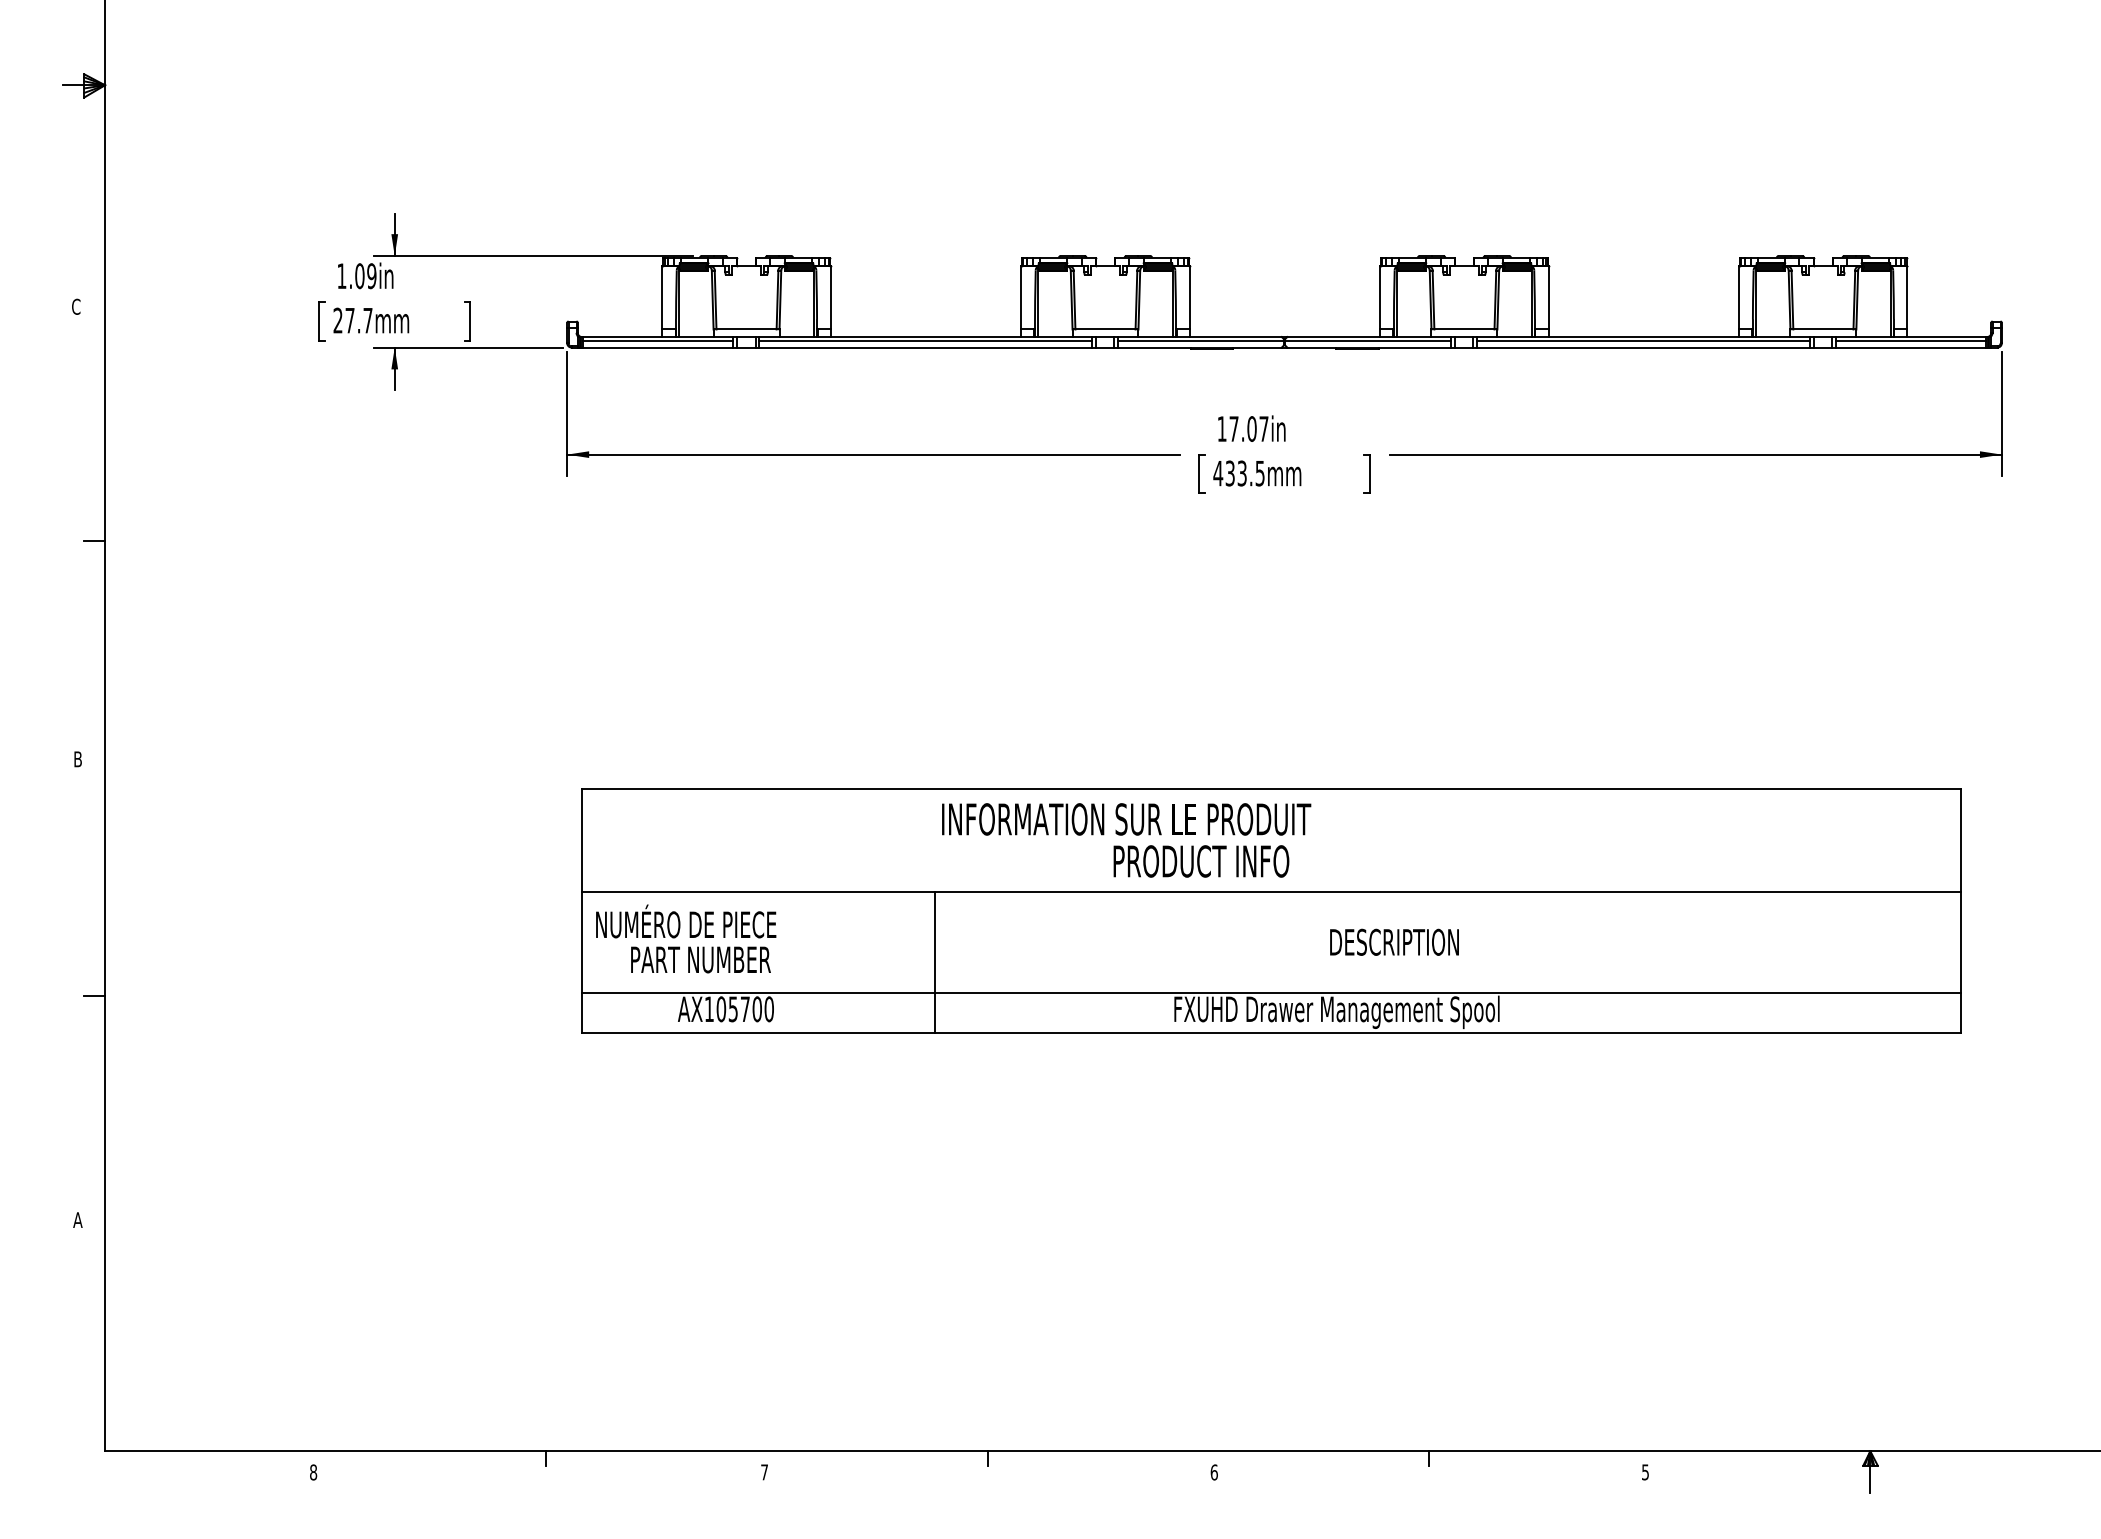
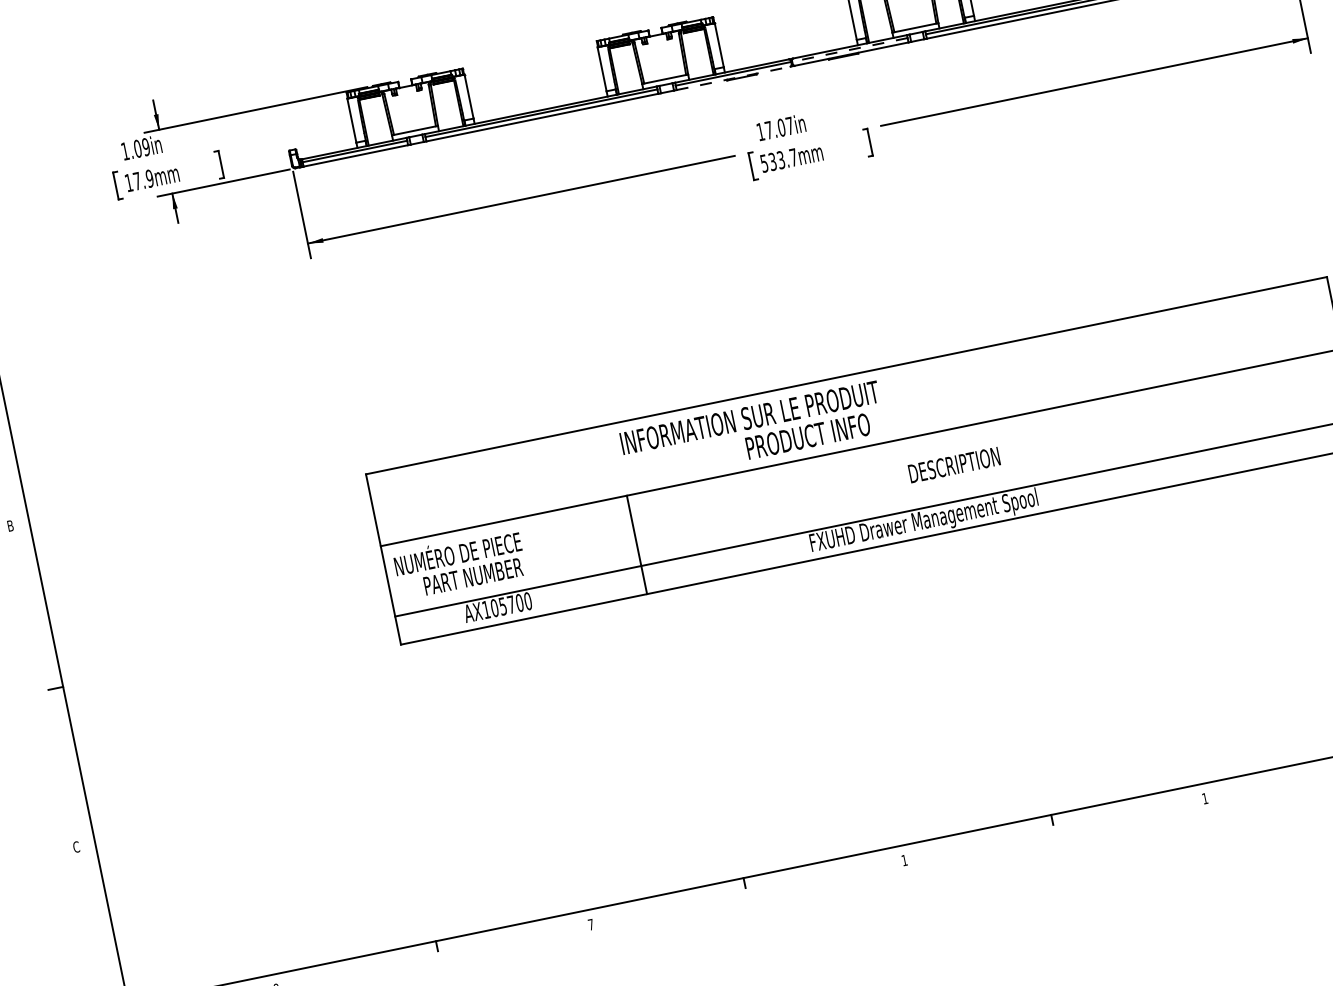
text: (352, 320) -> (139, 180), 27.7mm -> 17.9mm
line: (1368, 341) -> (850, 50), solid -> dashed
line: (1200, 347) -> (734, 78), solid -> dashed
text: (1238, 473) -> (778, 160), 433.5mm -> 533.7mm
text: (77, 1220) -> (76, 847), A -> C
text: (1213, 1472) -> (904, 860), 6 -> 1
text: (1645, 1472) -> (1205, 798), 5 -> 1

